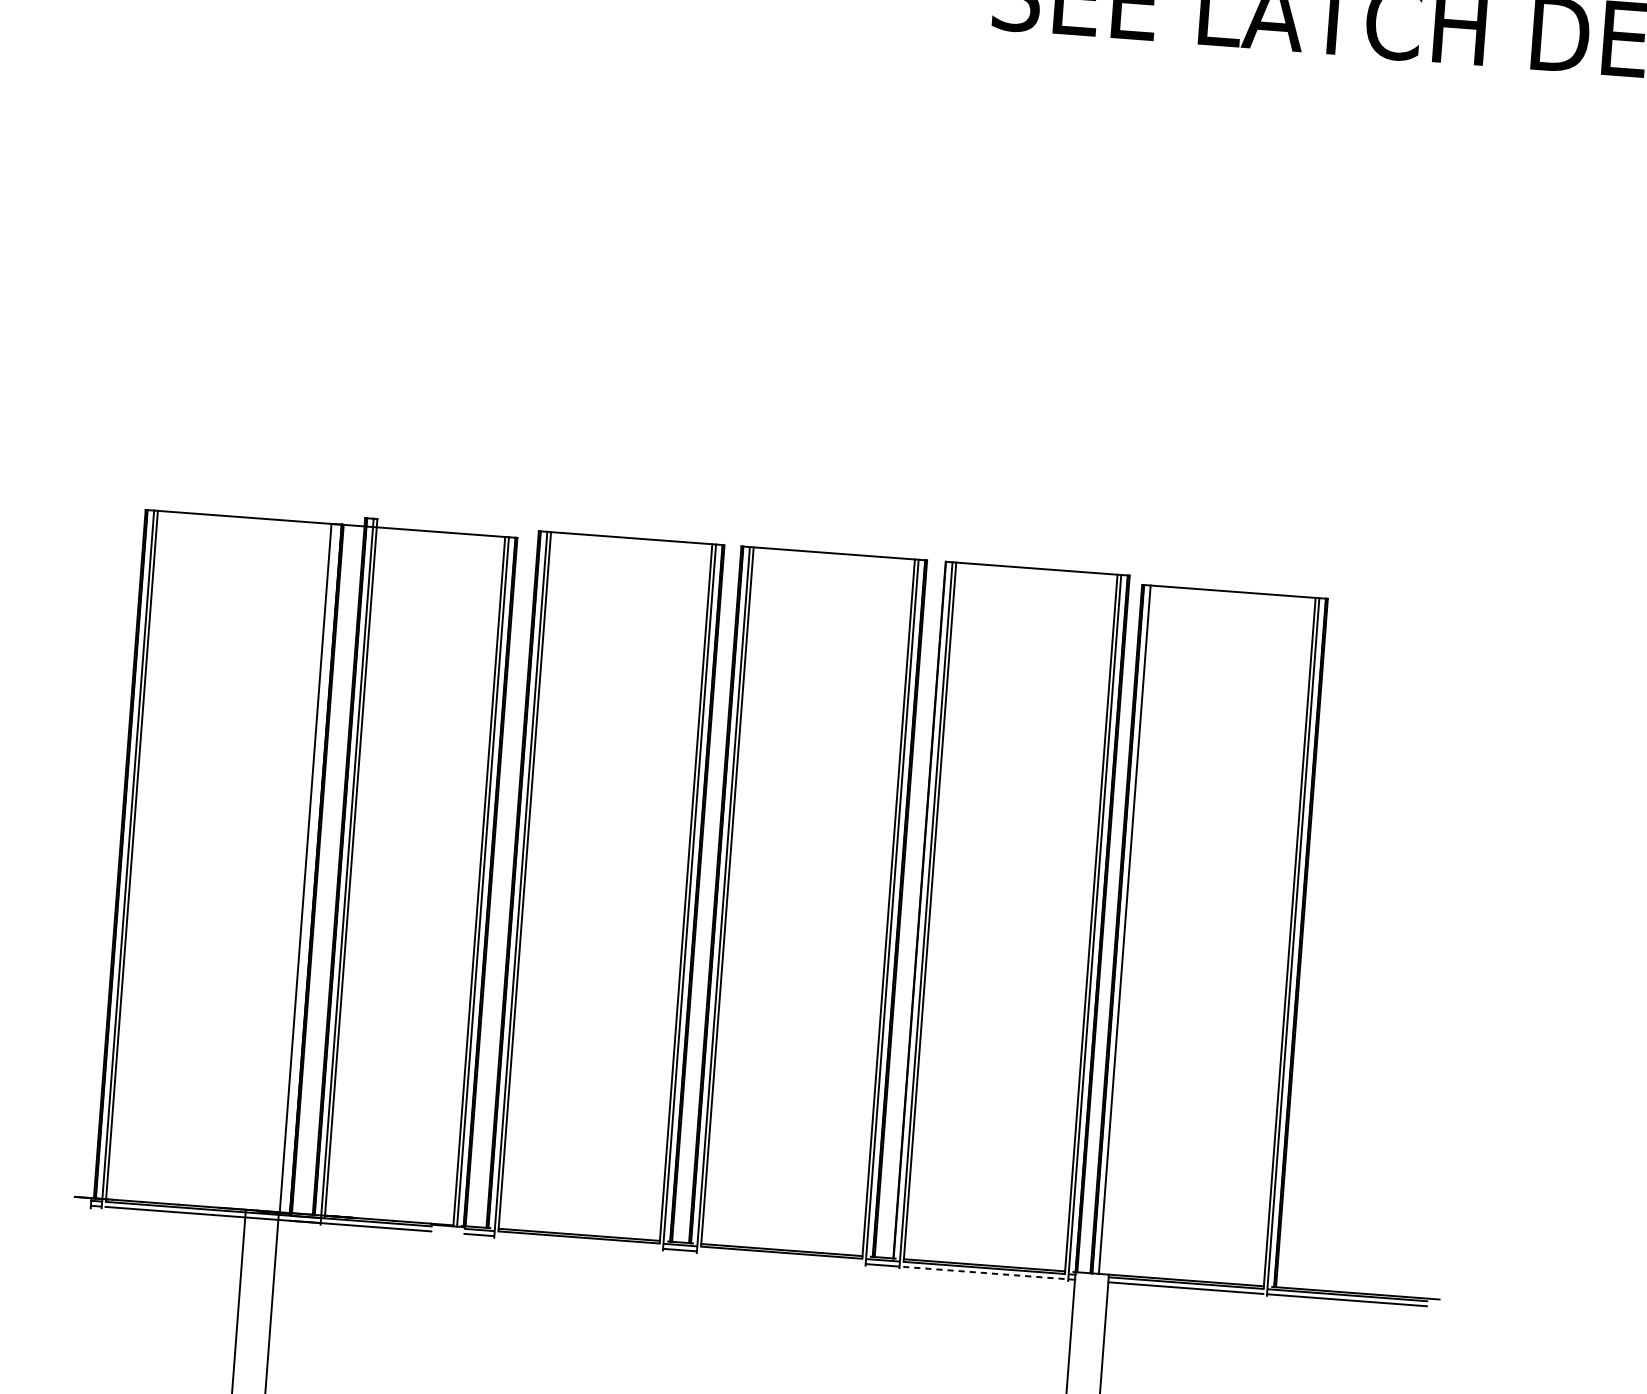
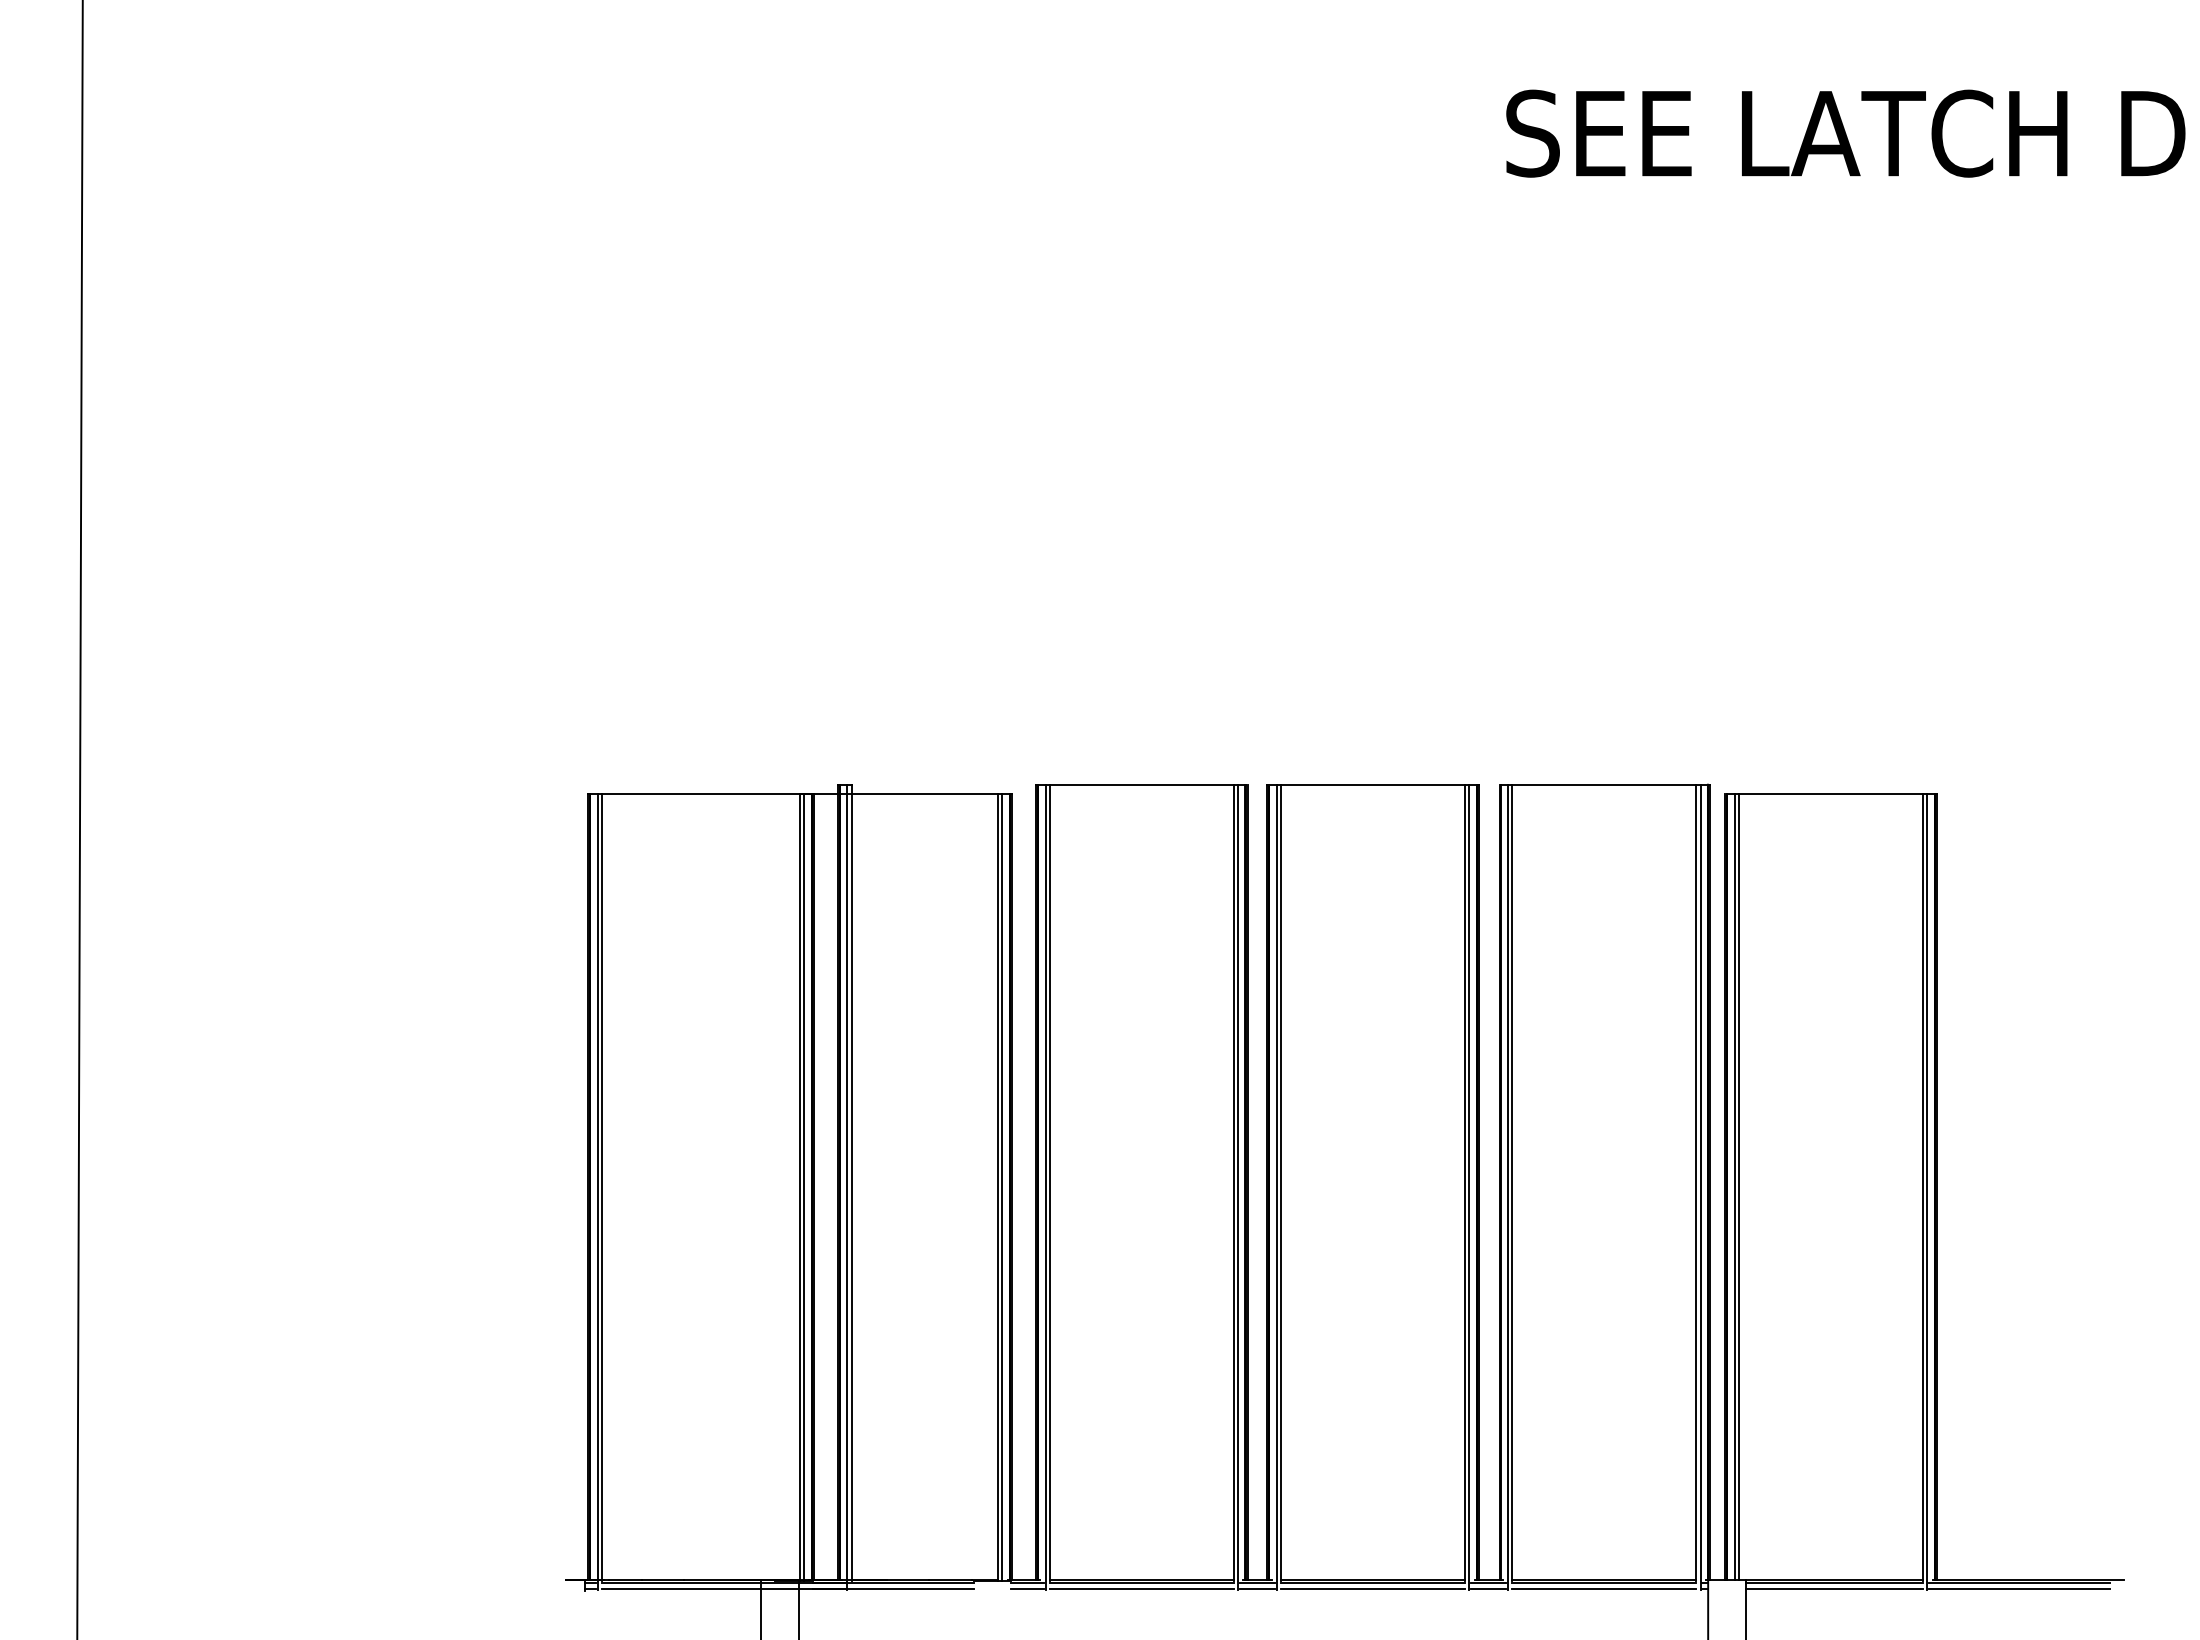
line: (309, 868) -> (804, 1187), added
line: (1128, 929) -> (1739, 1186), added
line: (578, 1242) -> (1141, 1588), added
line: (780, 1257) -> (1372, 1588), added
line: (983, 1272) -> (1603, 1588), dashed -> solid

